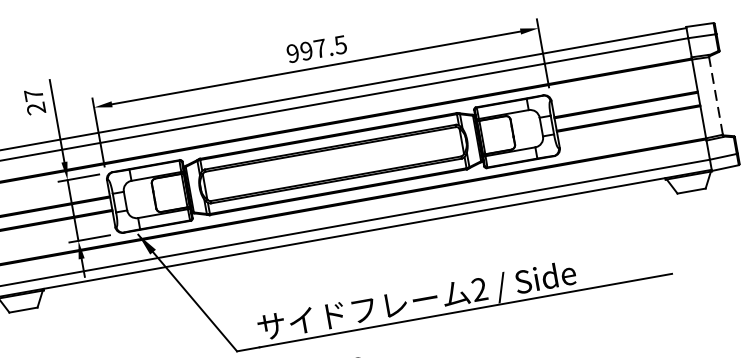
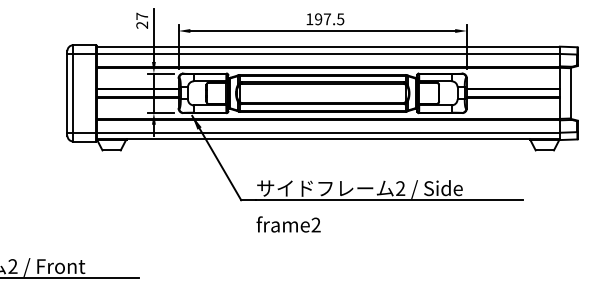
text: (292, 53) -> (309, 19), 997.5 -> 197.5
line: (715, 94) -> (570, 92), dashed -> solid

